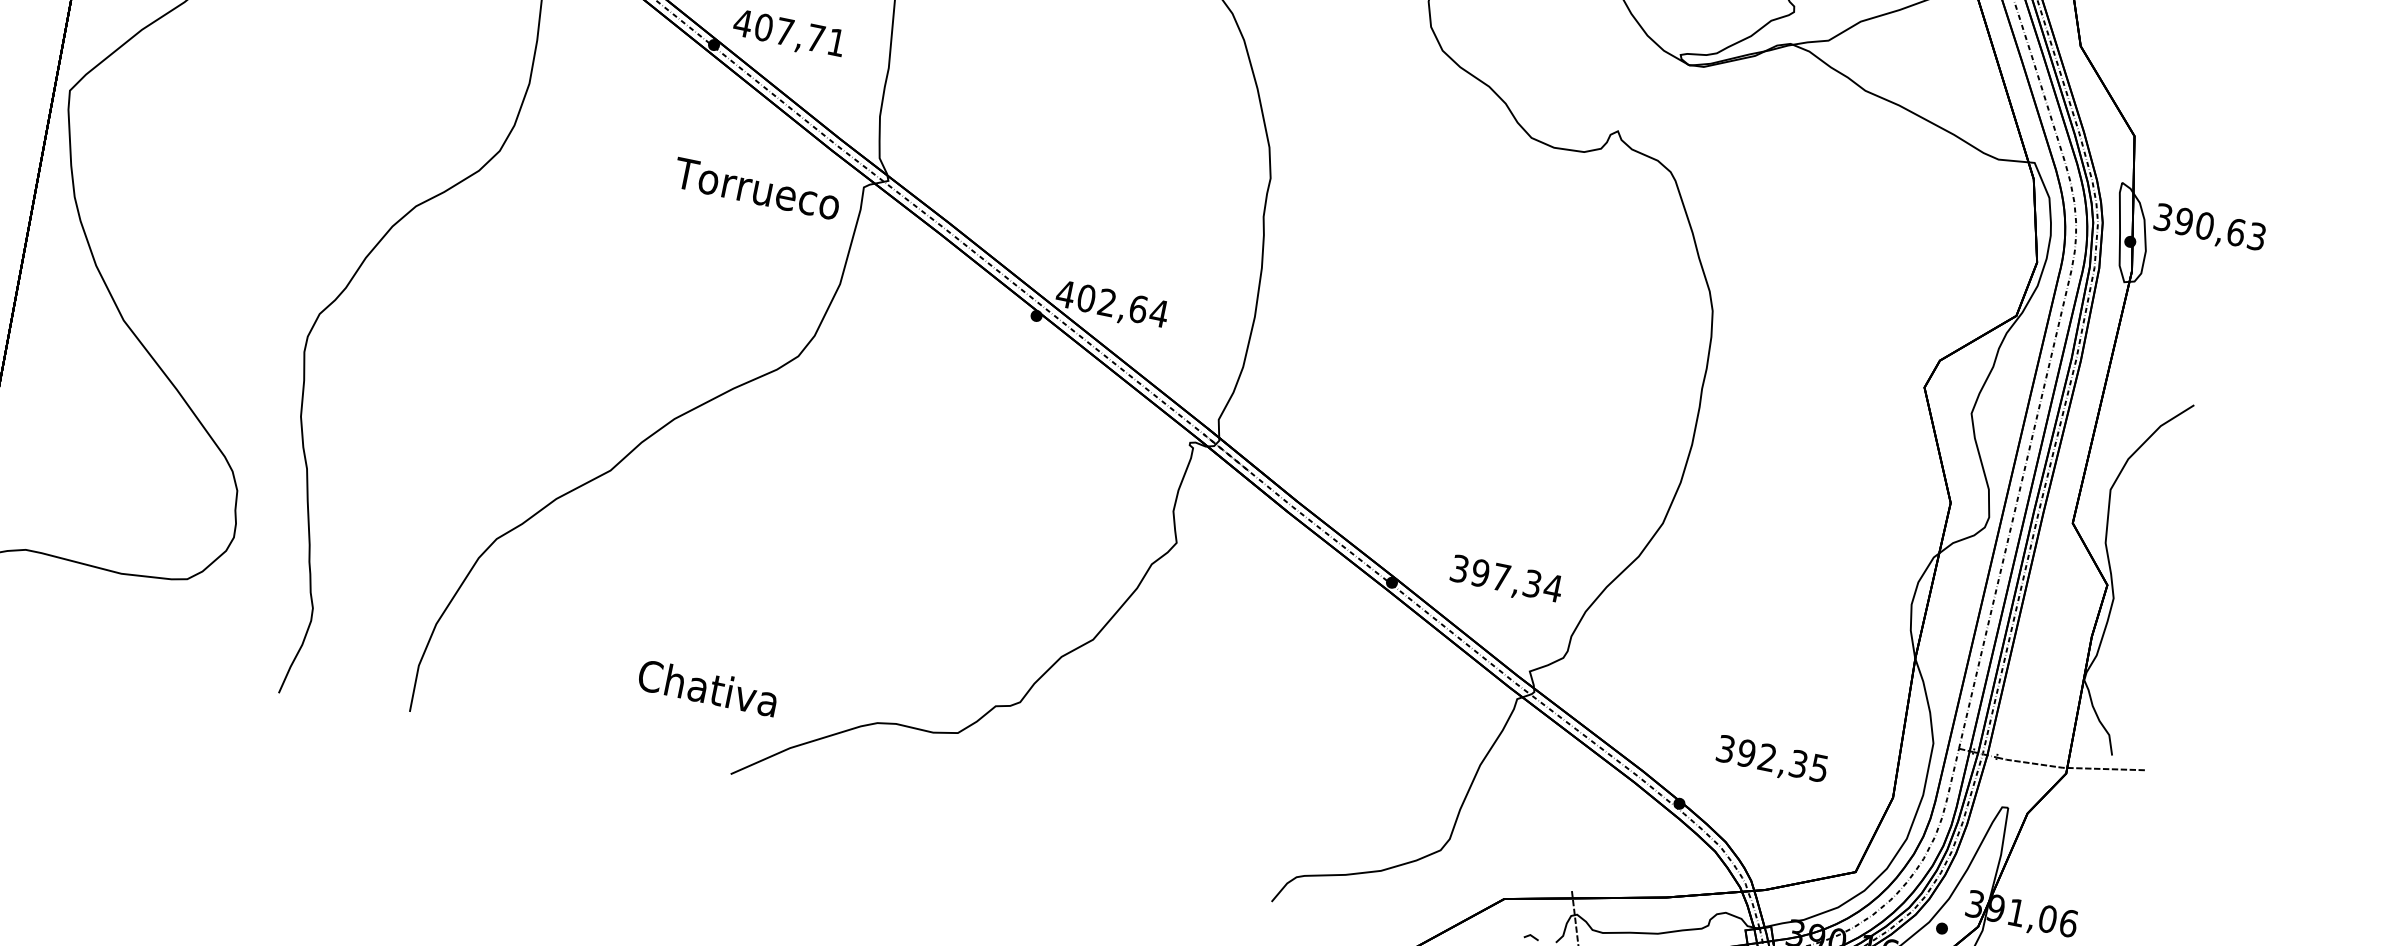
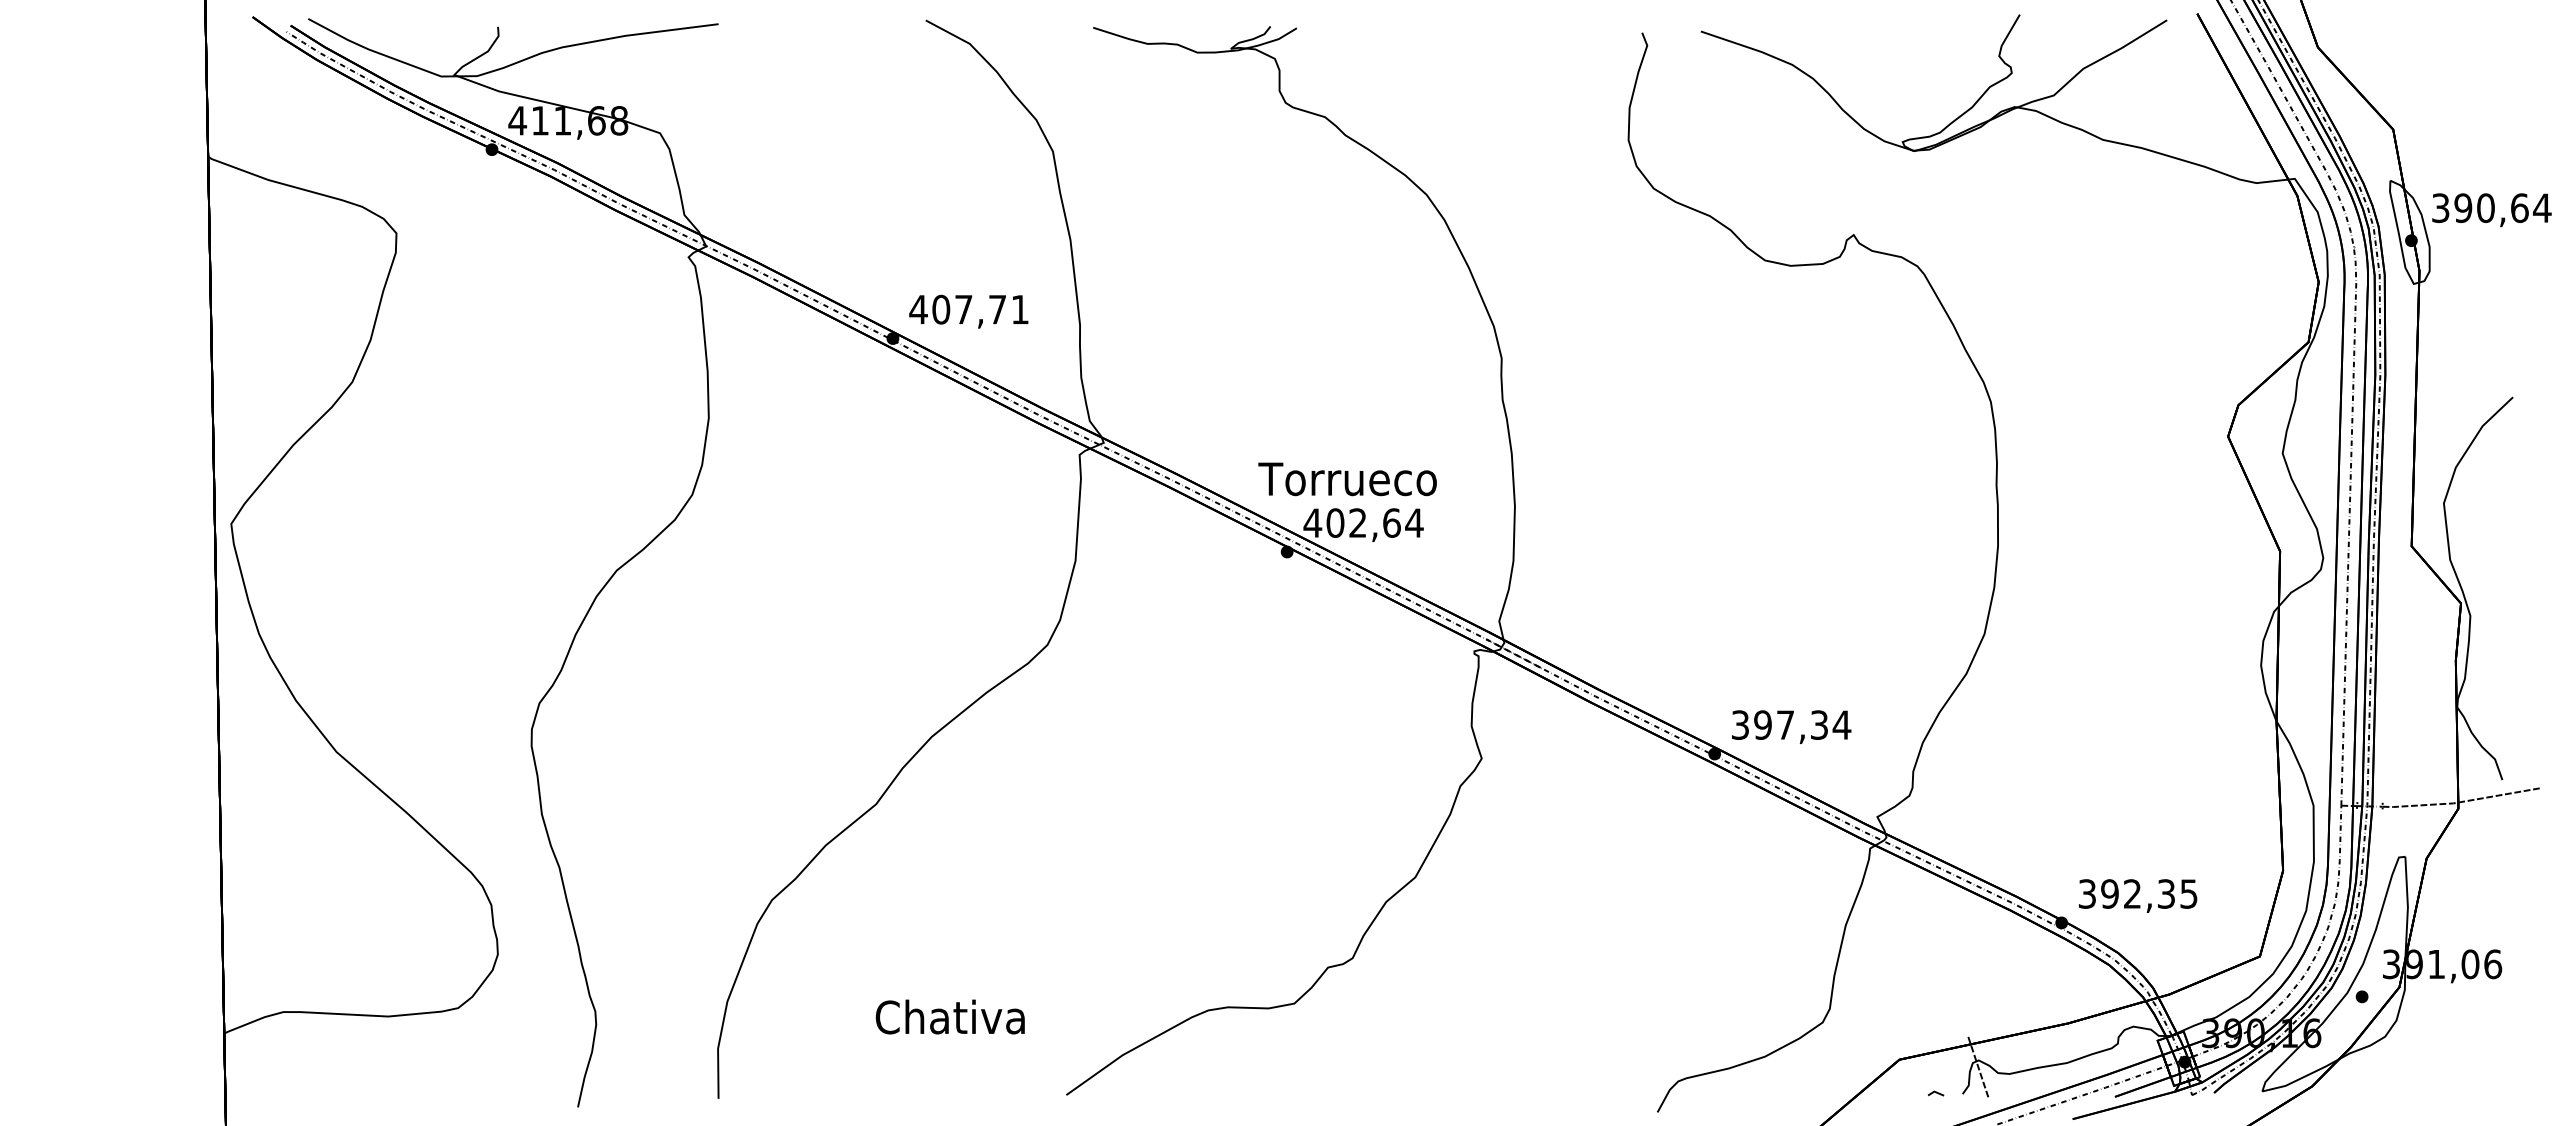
text: (756, 189) -> (1347, 479), moved
text: (2256, 236) -> (2541, 208), 390,63 -> 390,64
text: (1506, 579) -> (1791, 726), moved
text: (707, 687) -> (949, 1016), moved
text: (1772, 760) -> (2138, 895), moved

